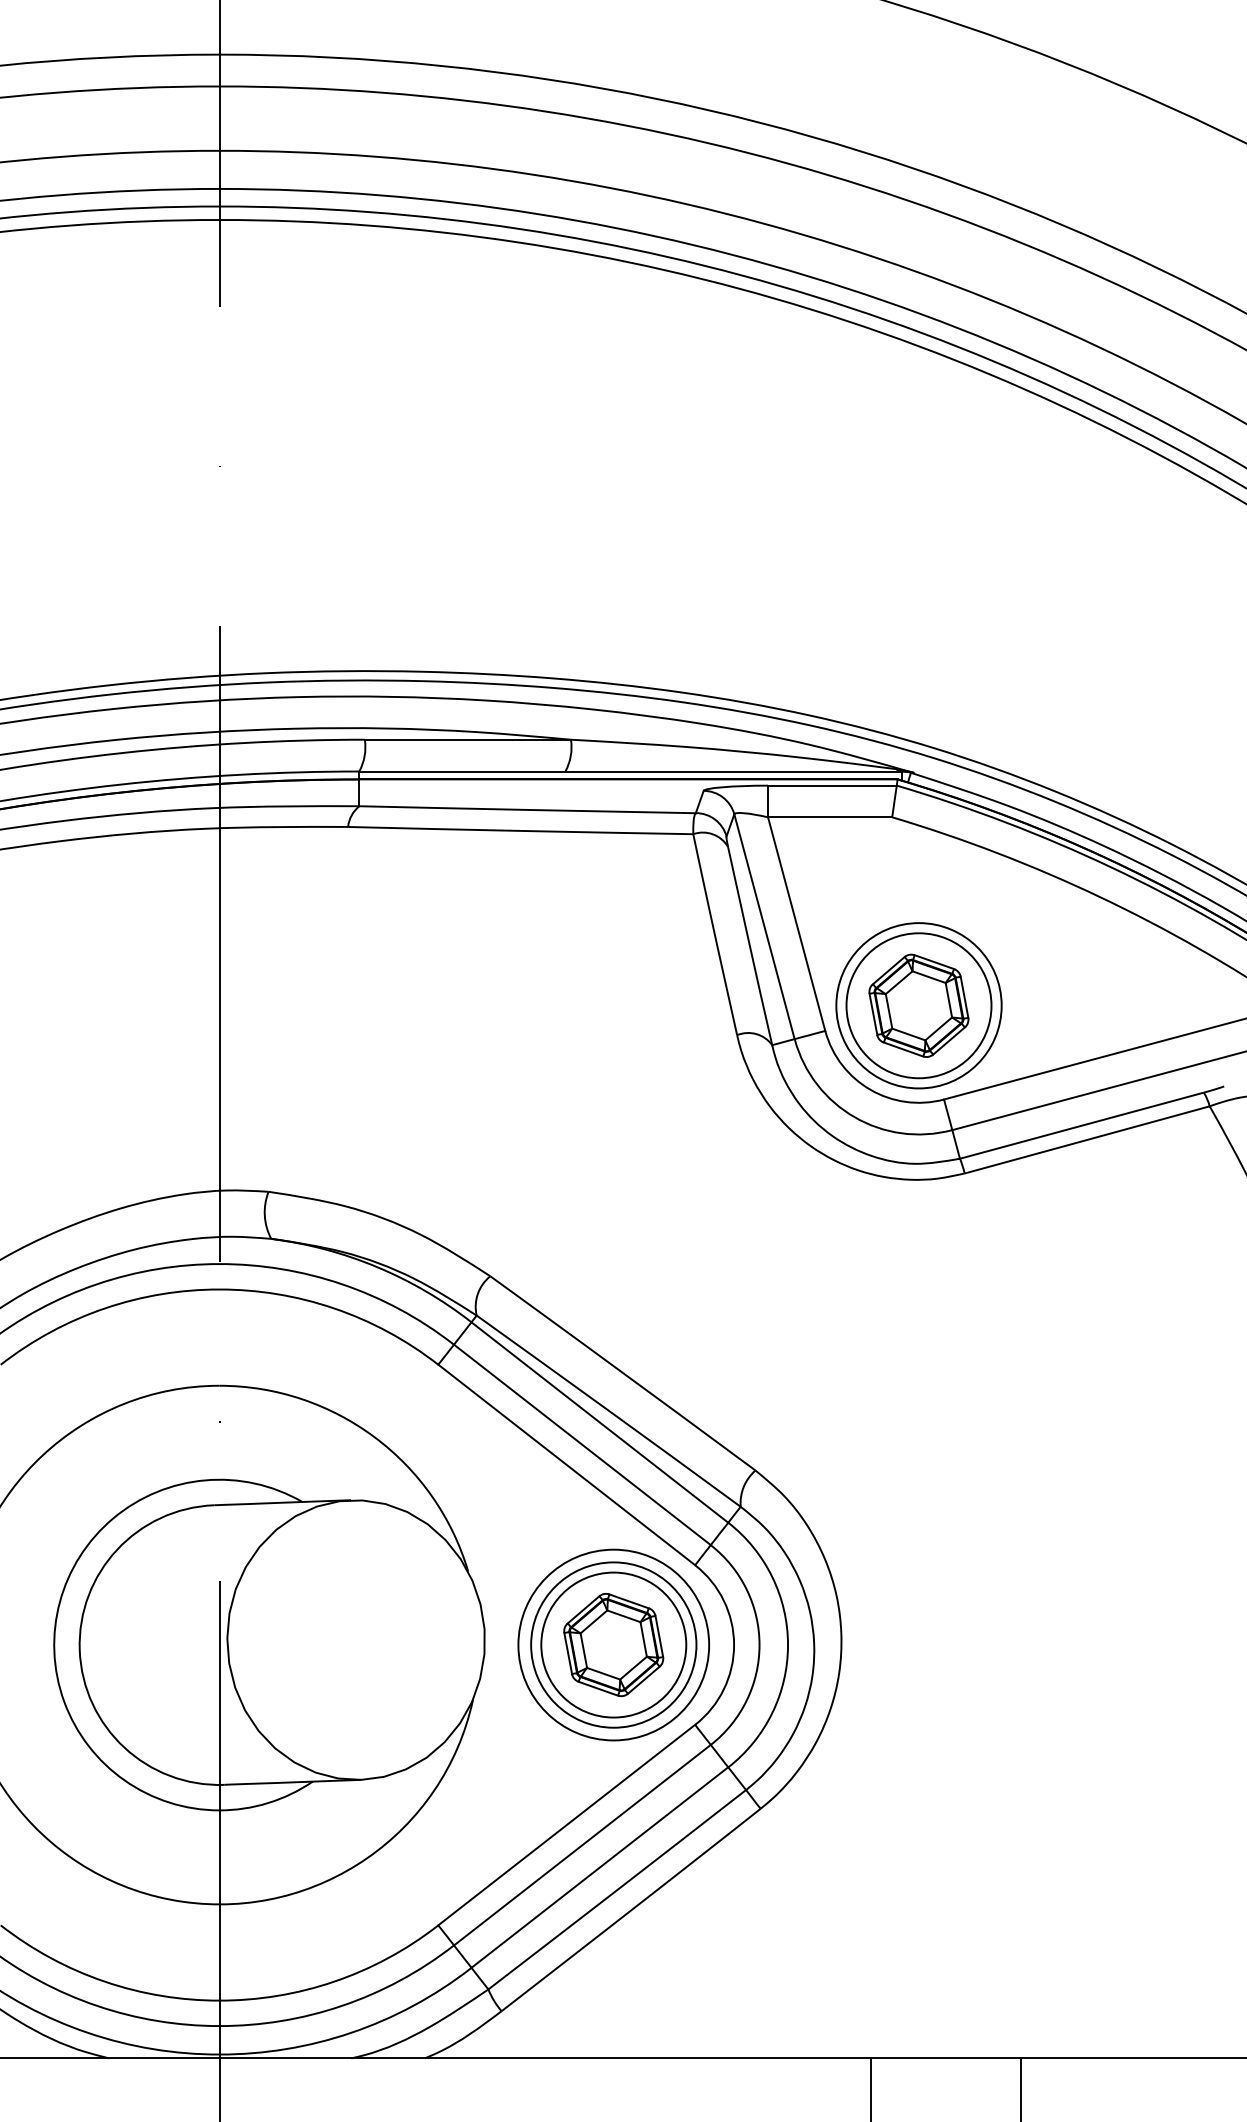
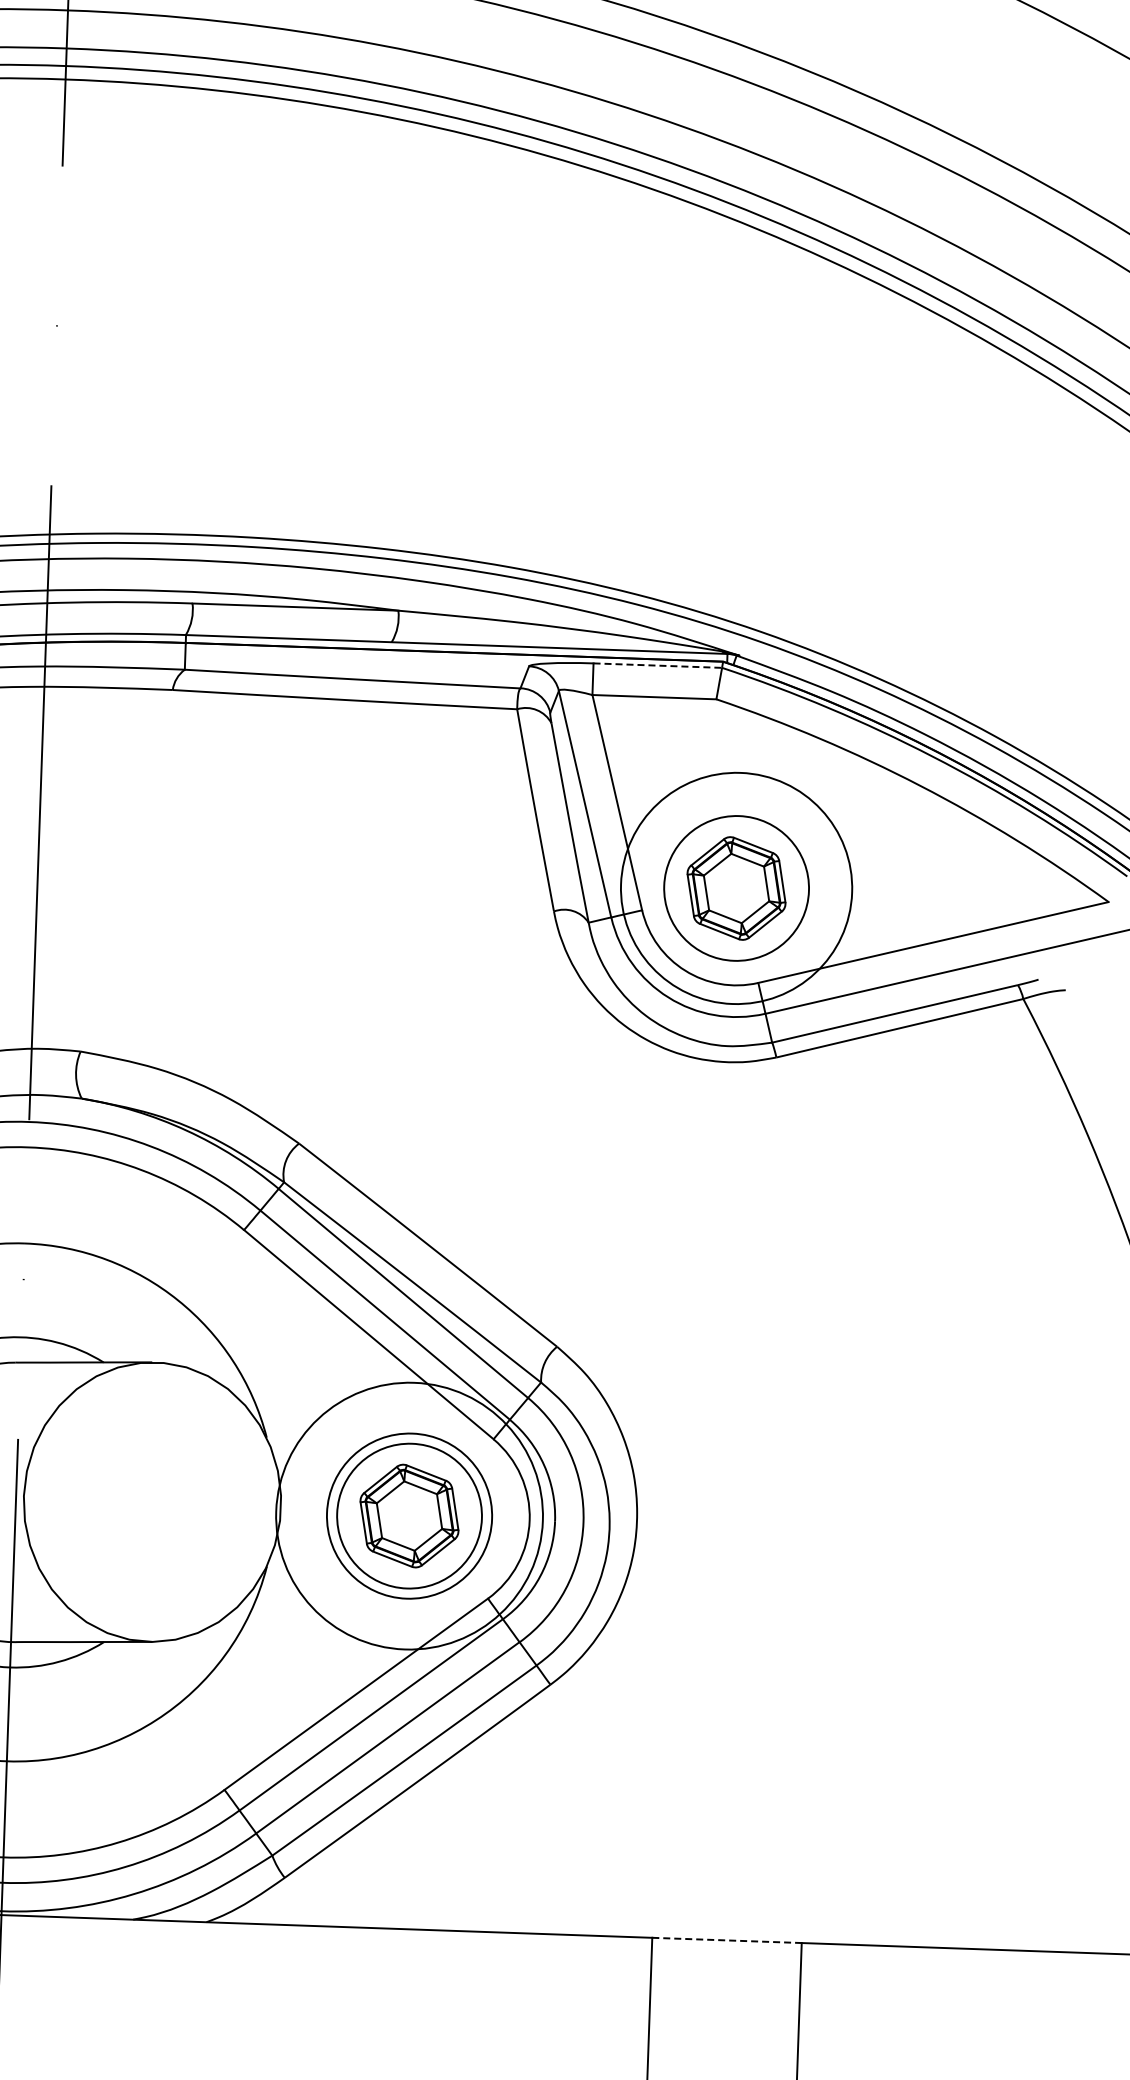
line: (832, 785) -> (657, 665), solid -> dashed
circle: (918, 1005) -> (736, 888), size x1.4
circle: (613, 1644) -> (409, 1515), size x1.4
line: (946, 2058) -> (727, 1940), solid -> dashed

